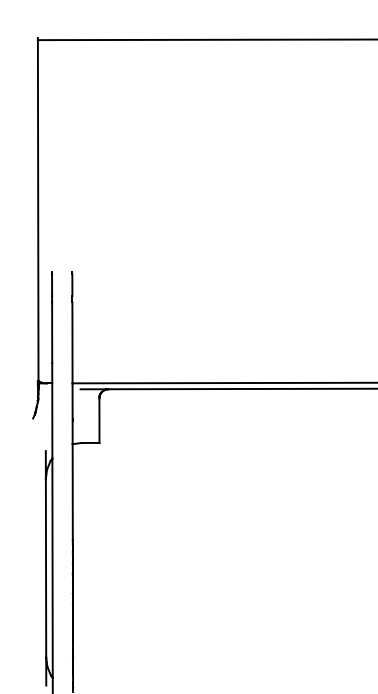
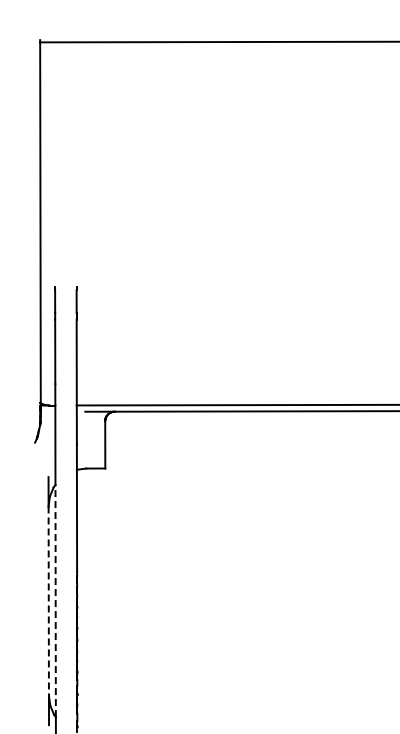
line: (45, 568) -> (48, 601), solid -> dashed
line: (52, 568) -> (55, 601), solid -> dashed

